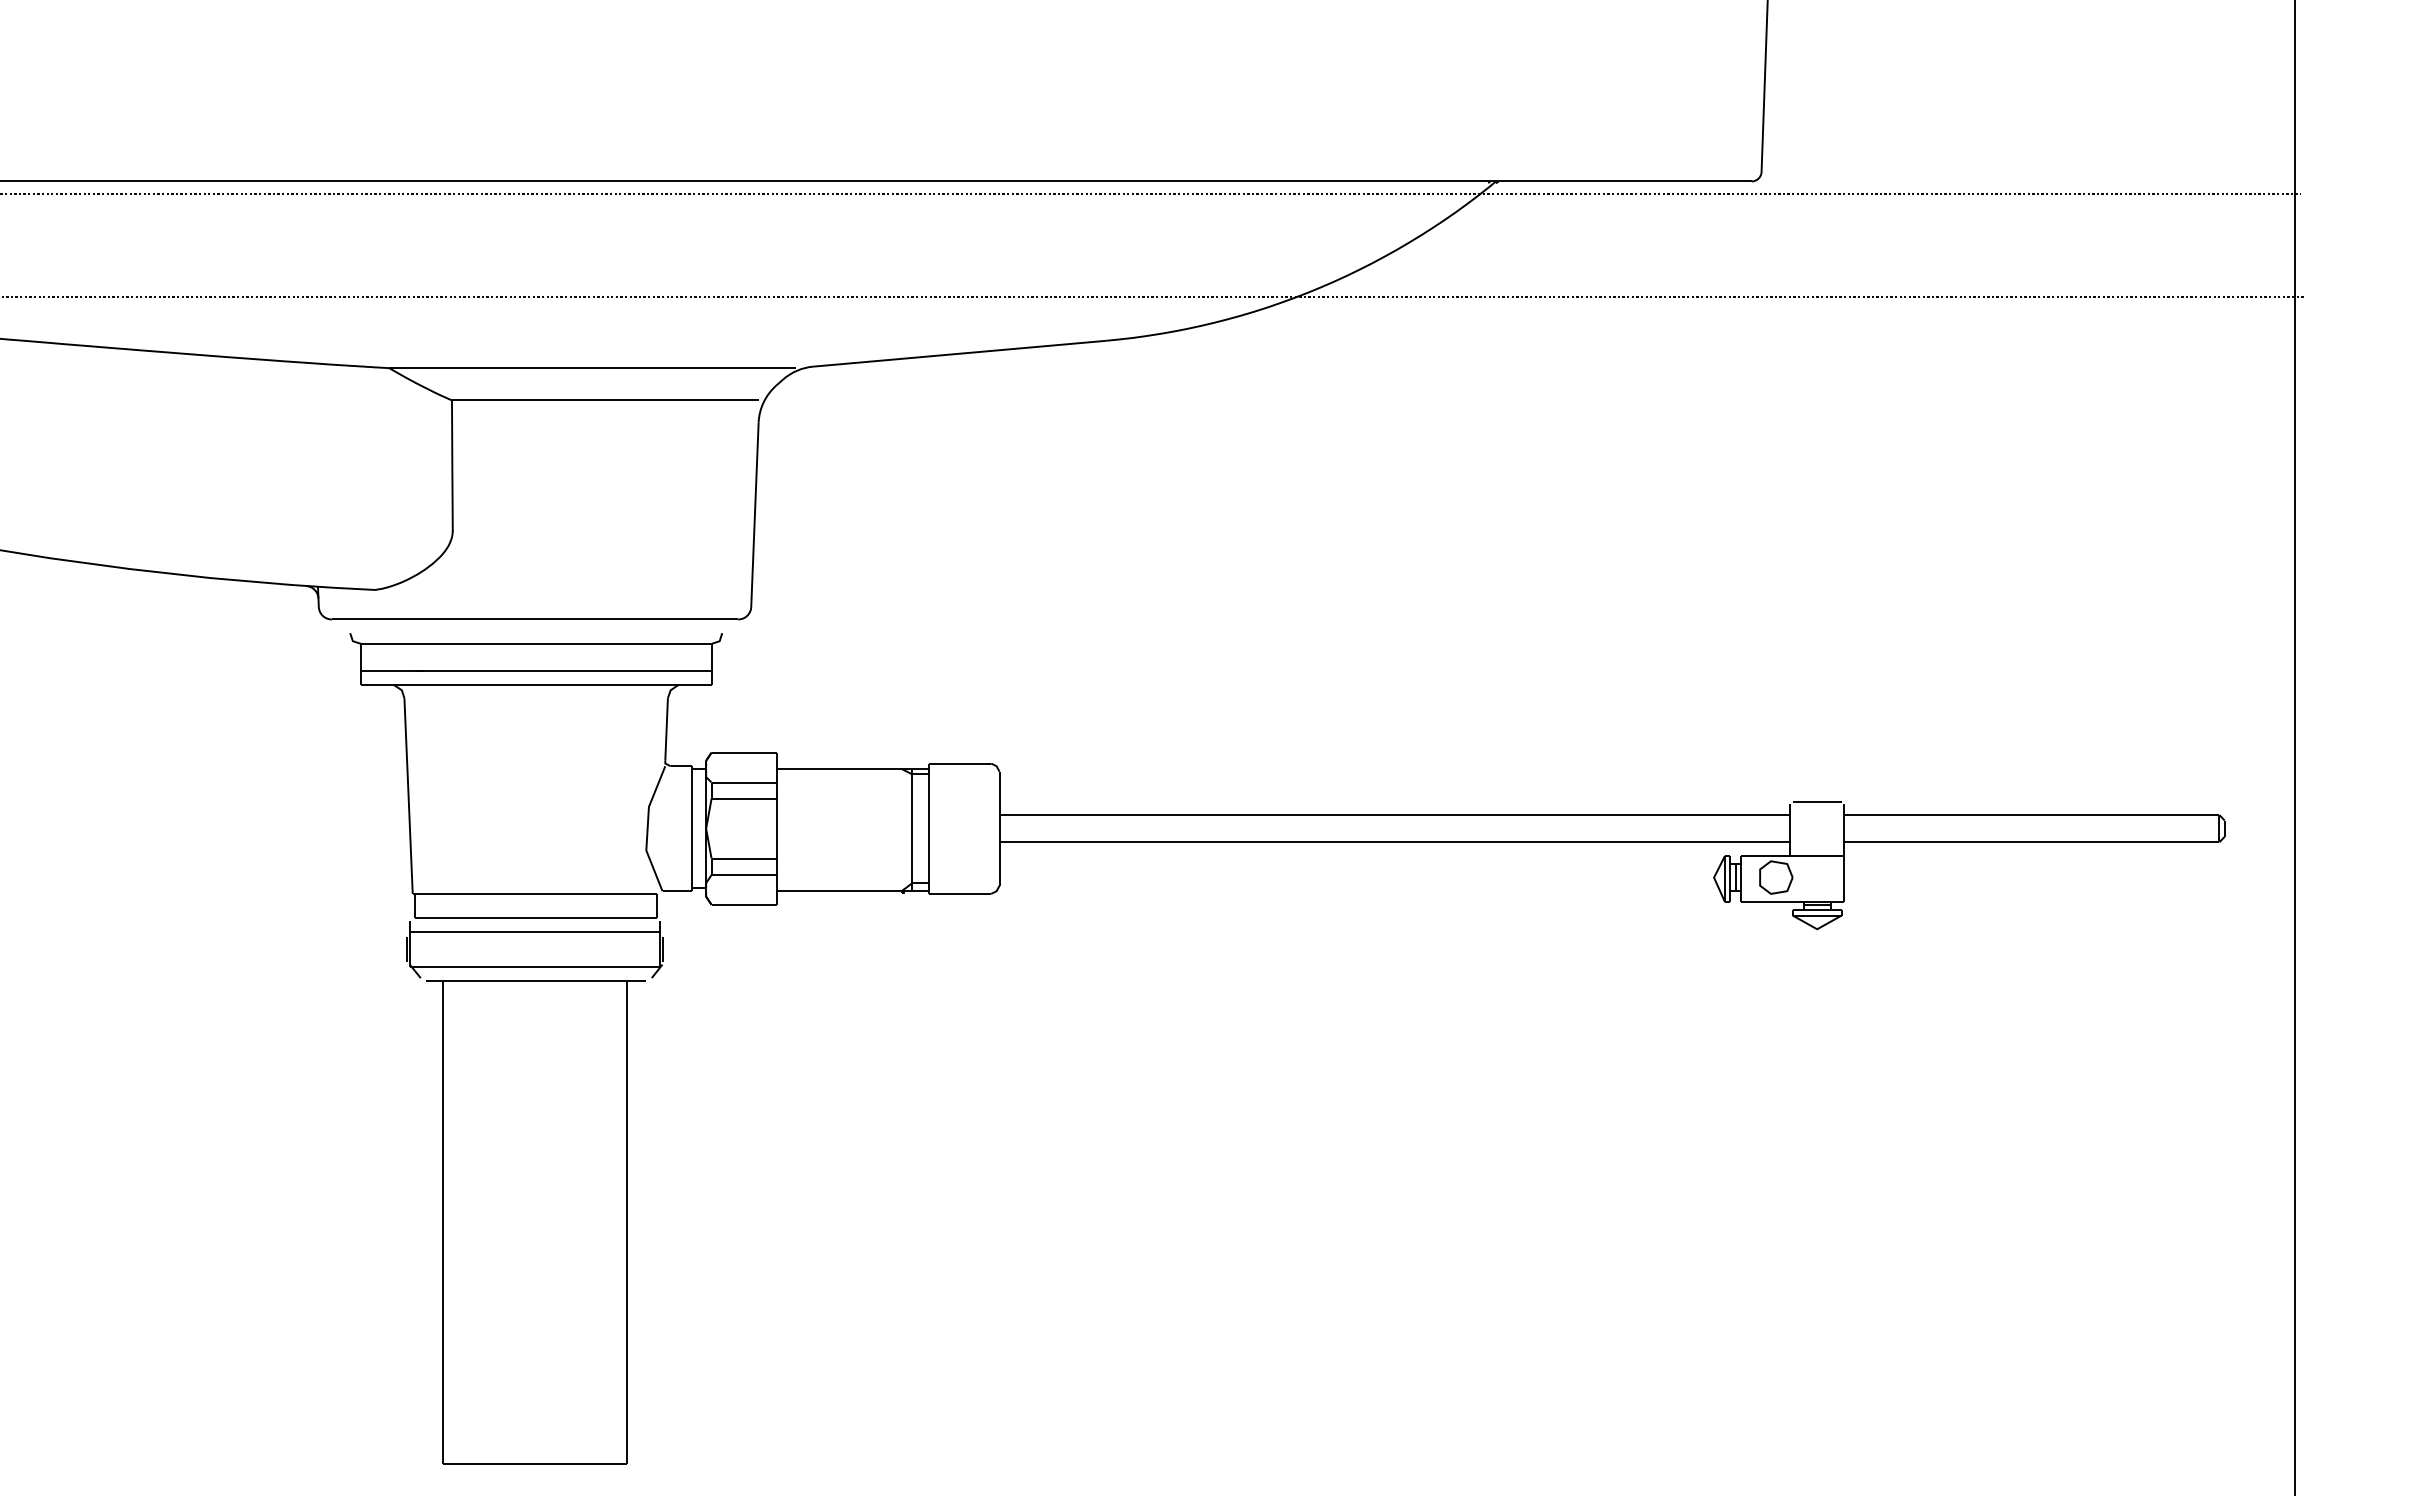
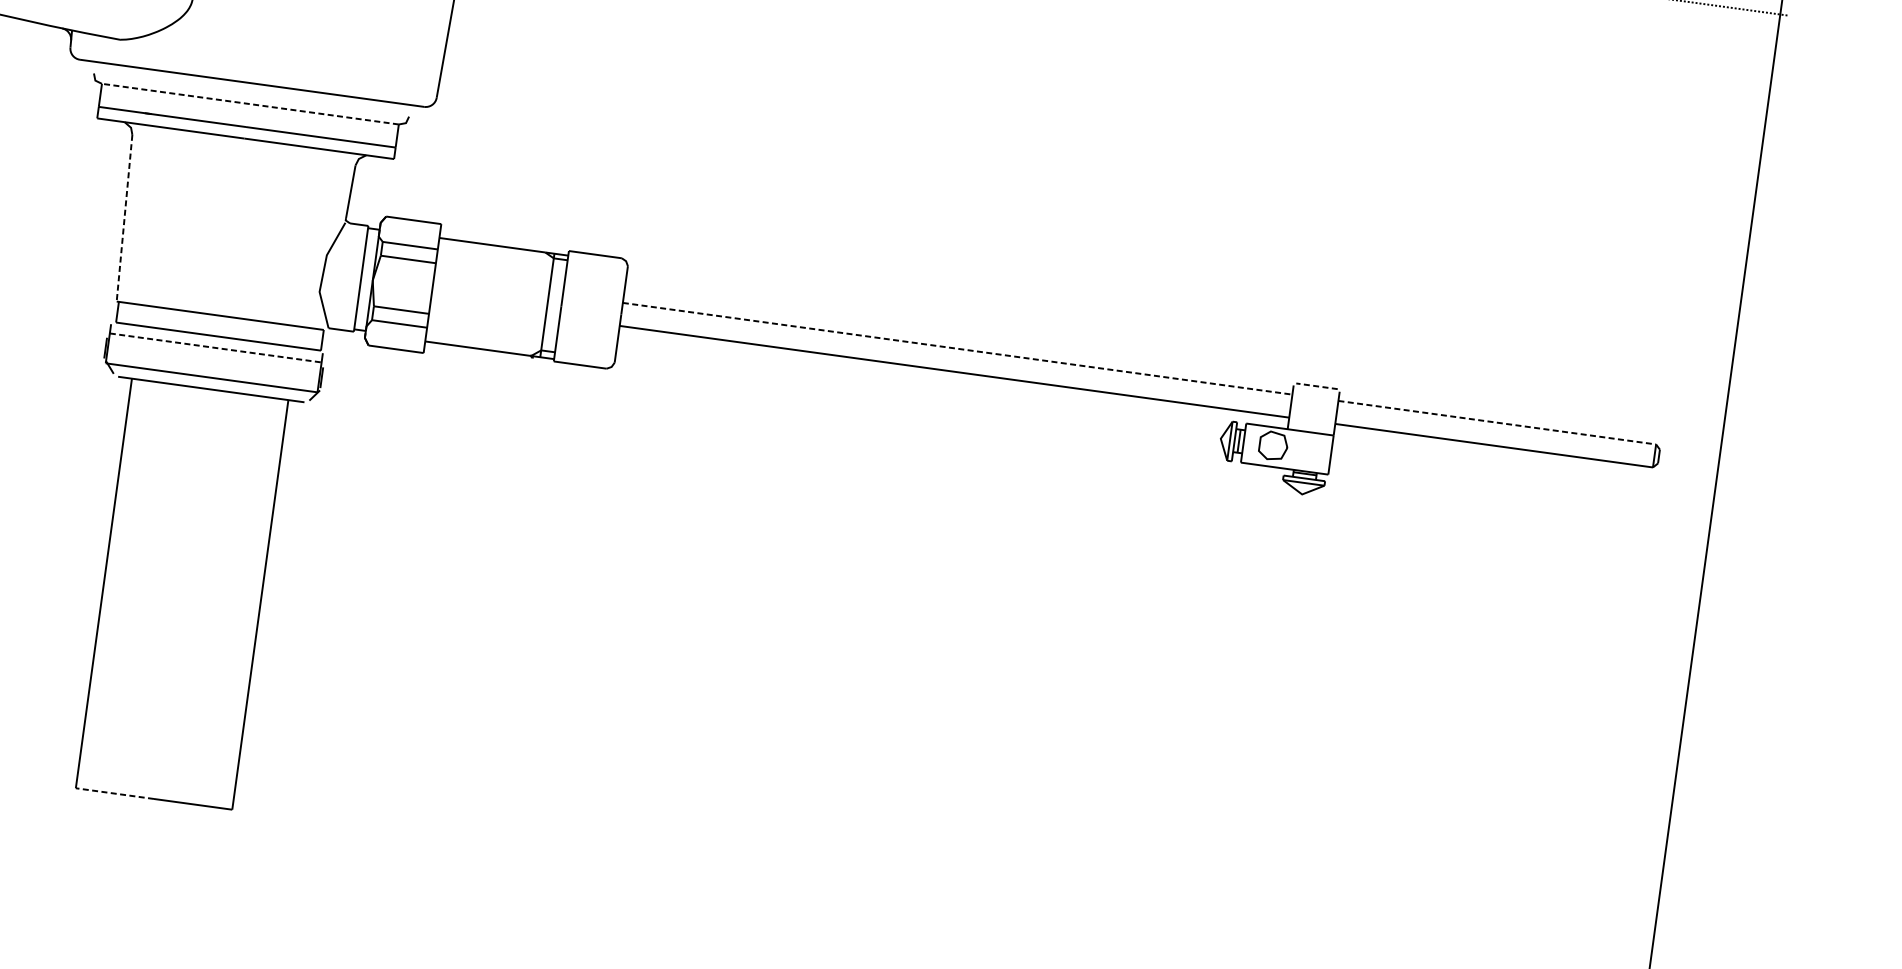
line: (535, 643) -> (249, 103), solid -> dashed
line: (408, 796) -> (124, 218), solid -> dashed
line: (1816, 801) -> (1316, 386), solid -> dashed
line: (1395, 815) -> (958, 349), solid -> dashed
line: (2031, 815) -> (1496, 422), solid -> dashed
line: (535, 931) -> (216, 347), solid -> dashed
line: (488, 1464) -> (114, 793), solid -> dashed

